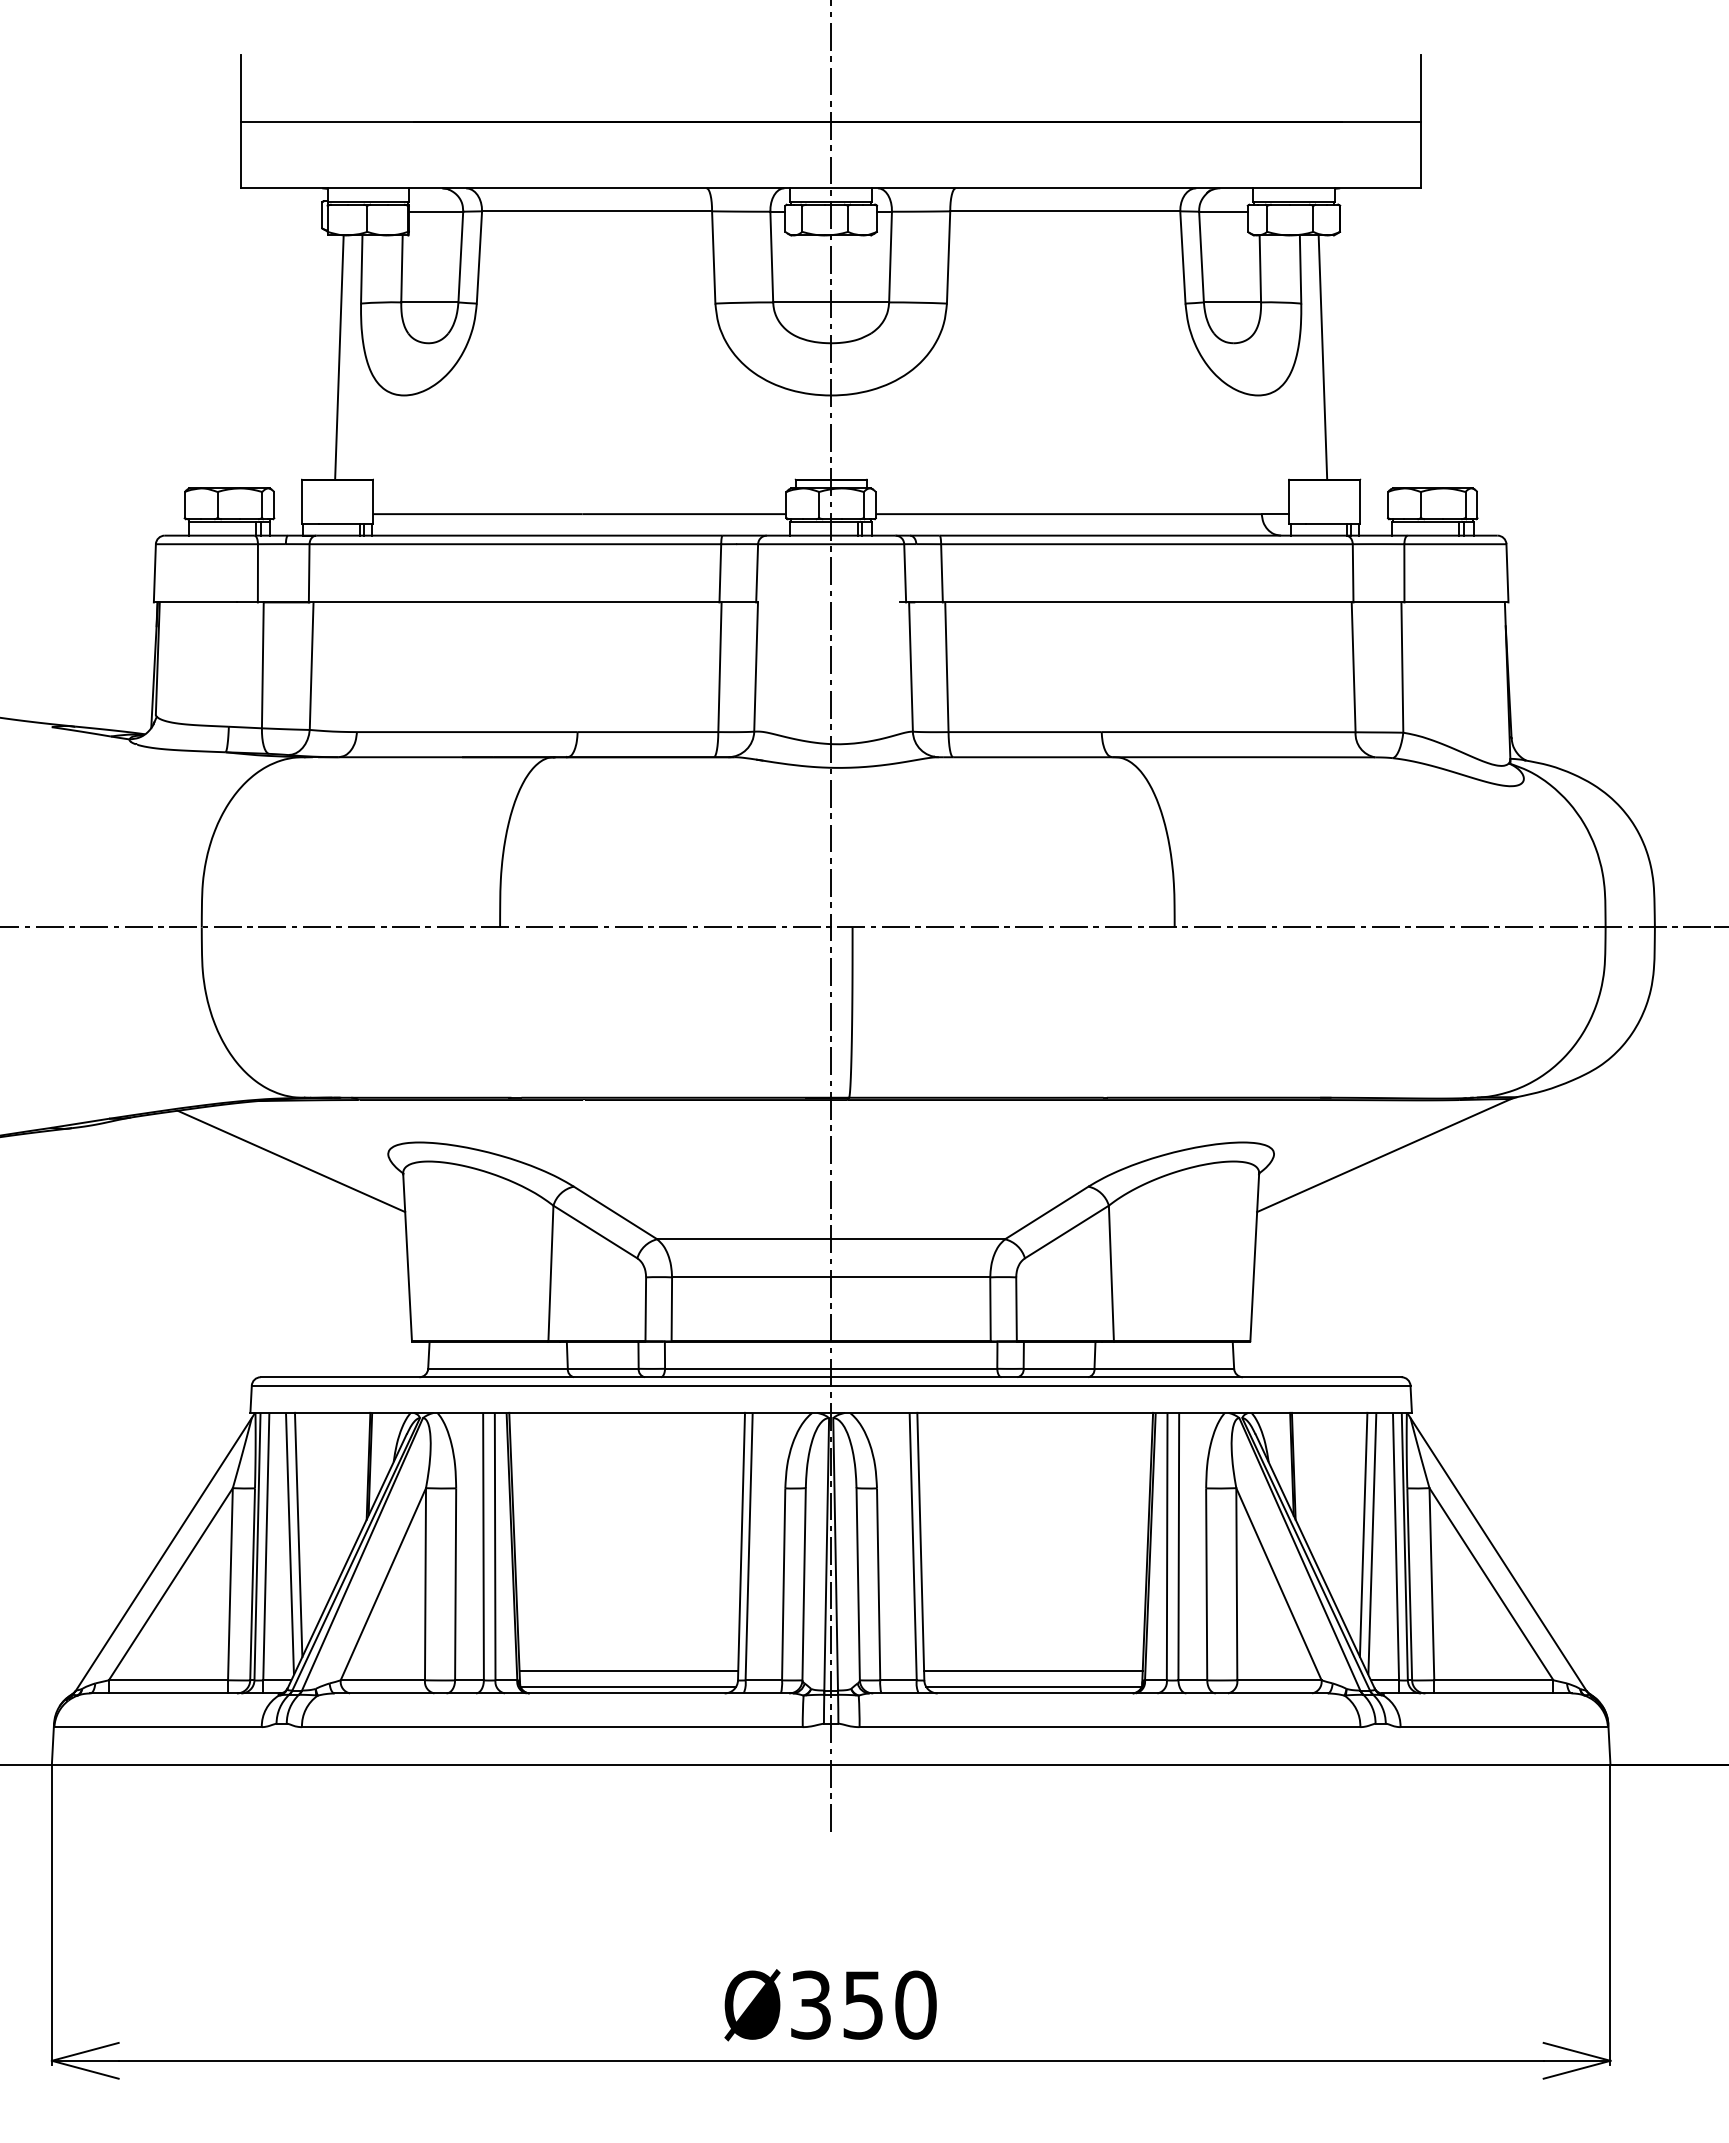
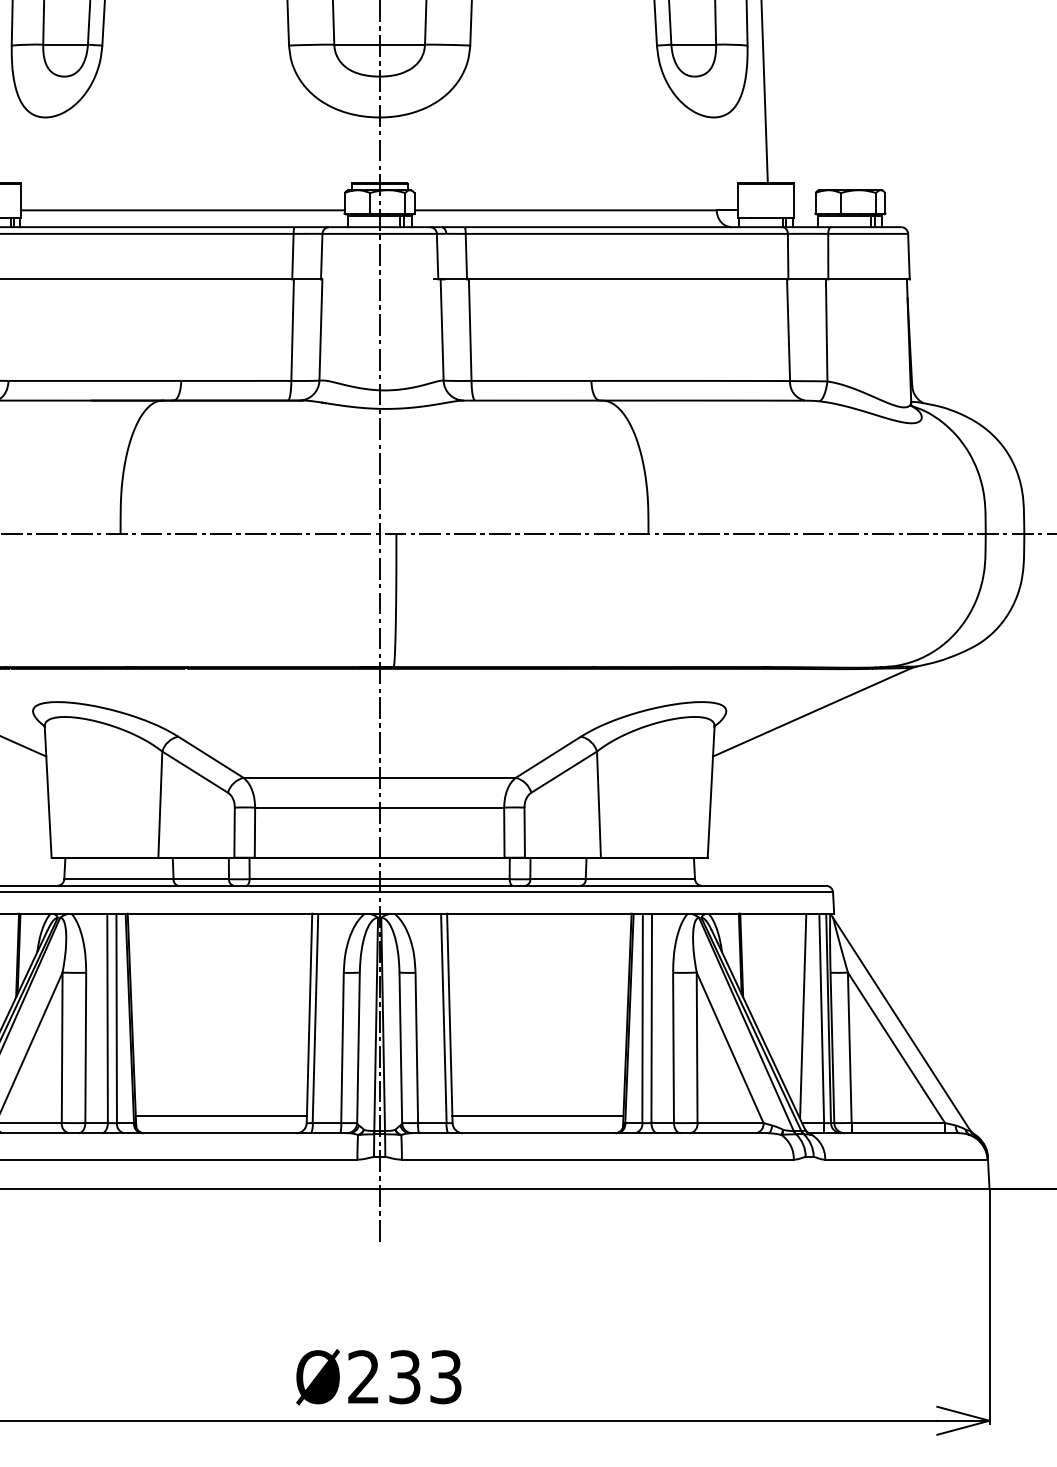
line: (1363, 1534) -> (796, 1008), removed
line: (628, 1687) -> (221, 1128), removed
line: (1033, 1687) -> (538, 1128), removed
text: (863, 2004) -> (404, 1376), Ø350 -> Ø233

